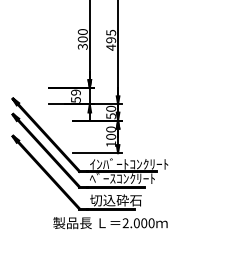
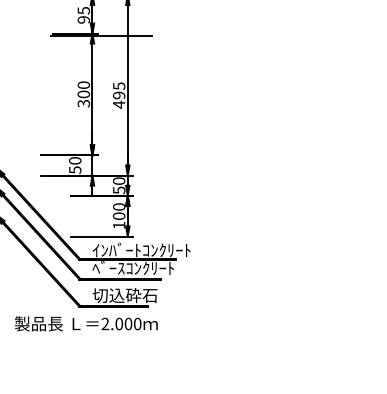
text: (76, 92) -> (75, 160), 59 -> 50
text: (110, 222) -> (86, 323), moved

